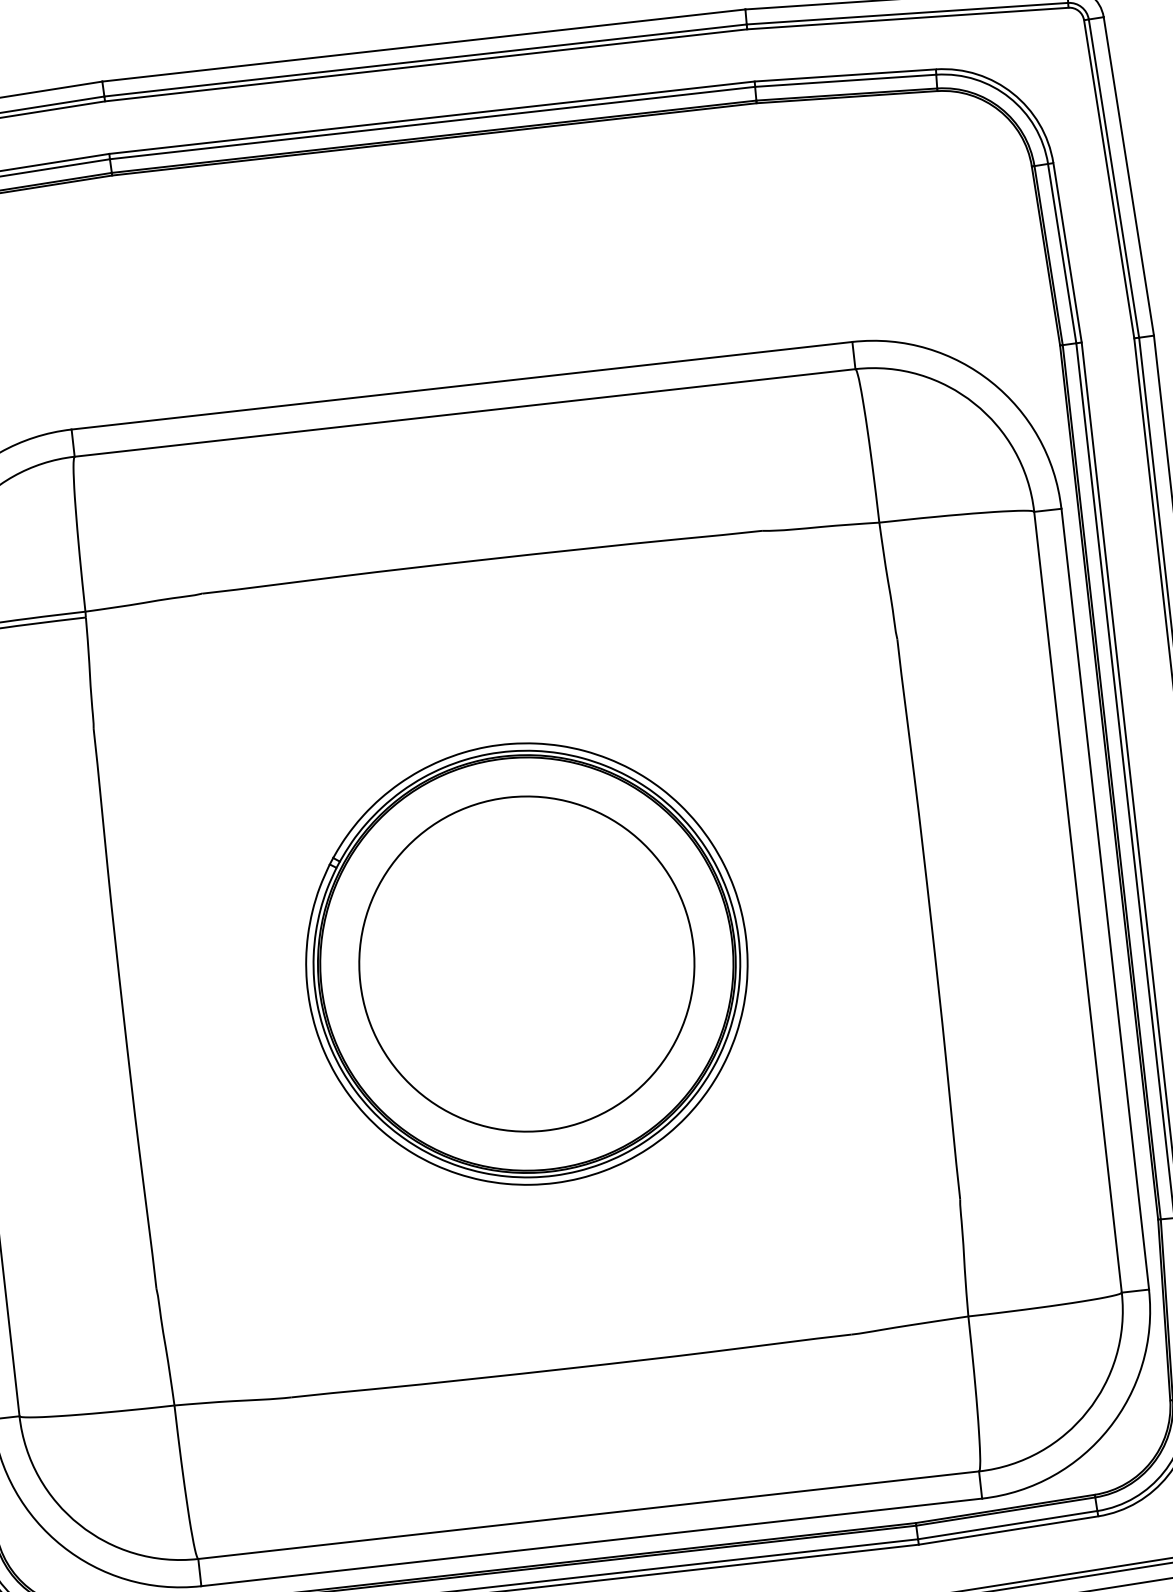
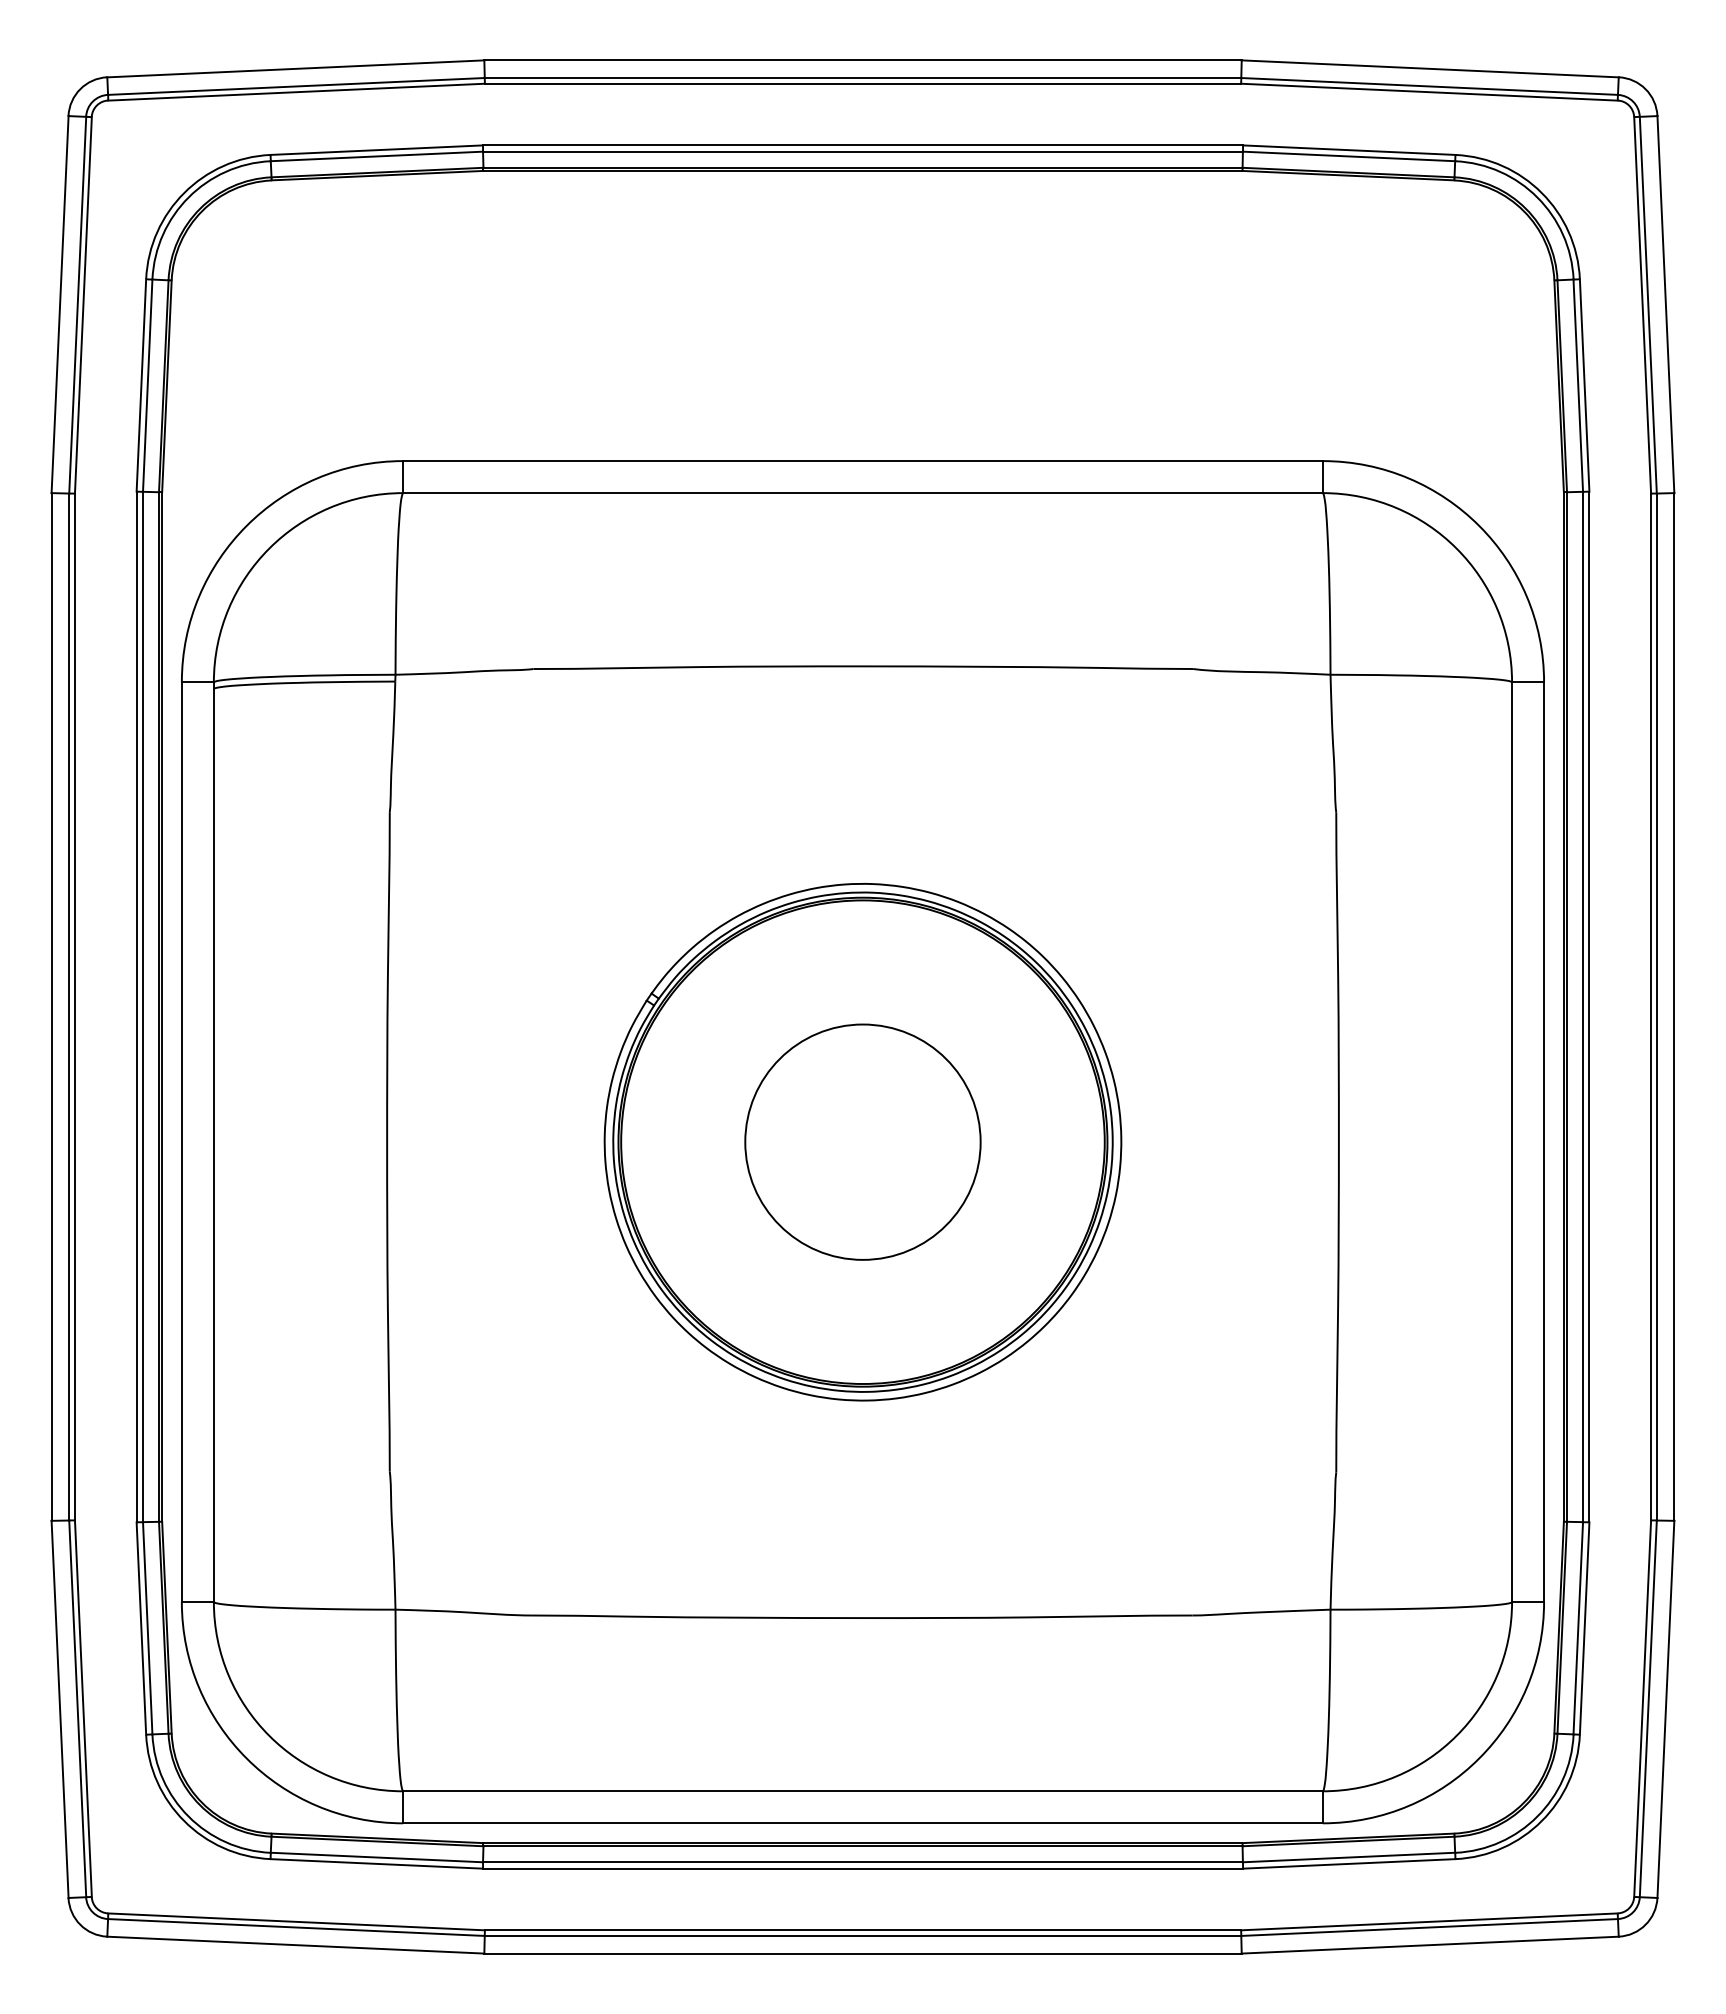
circle: (526, 964) -> (862, 1142), size x0.6

